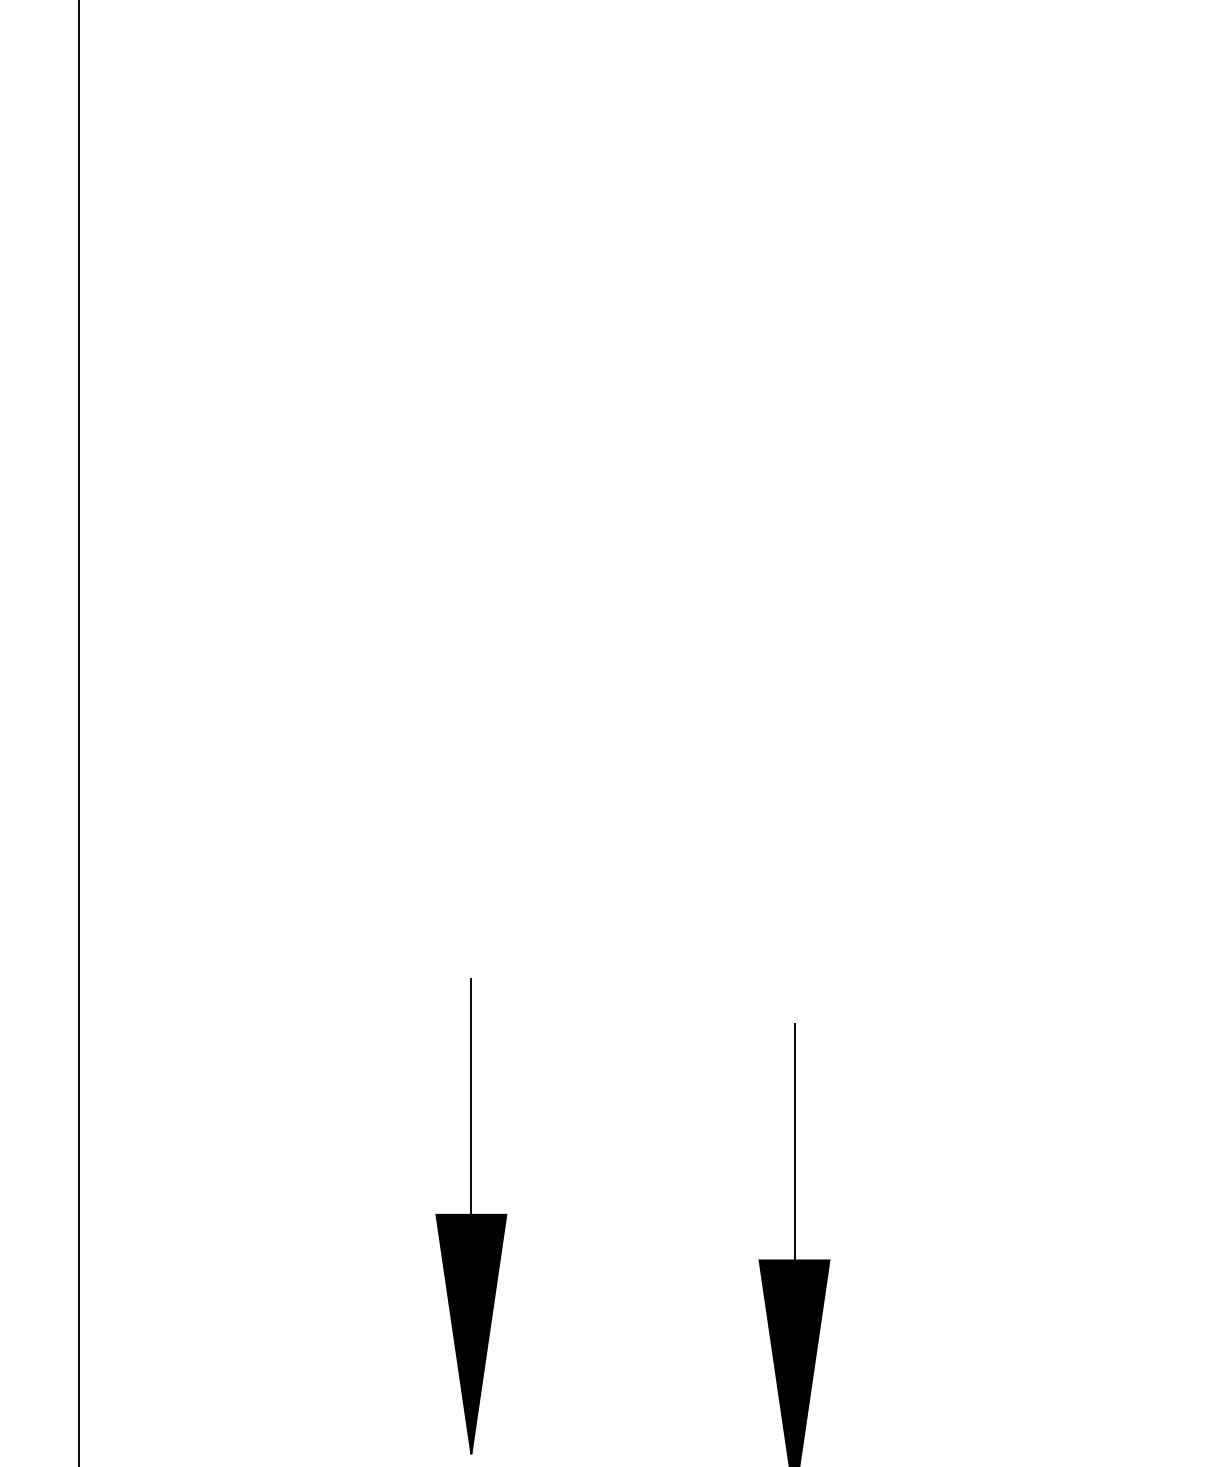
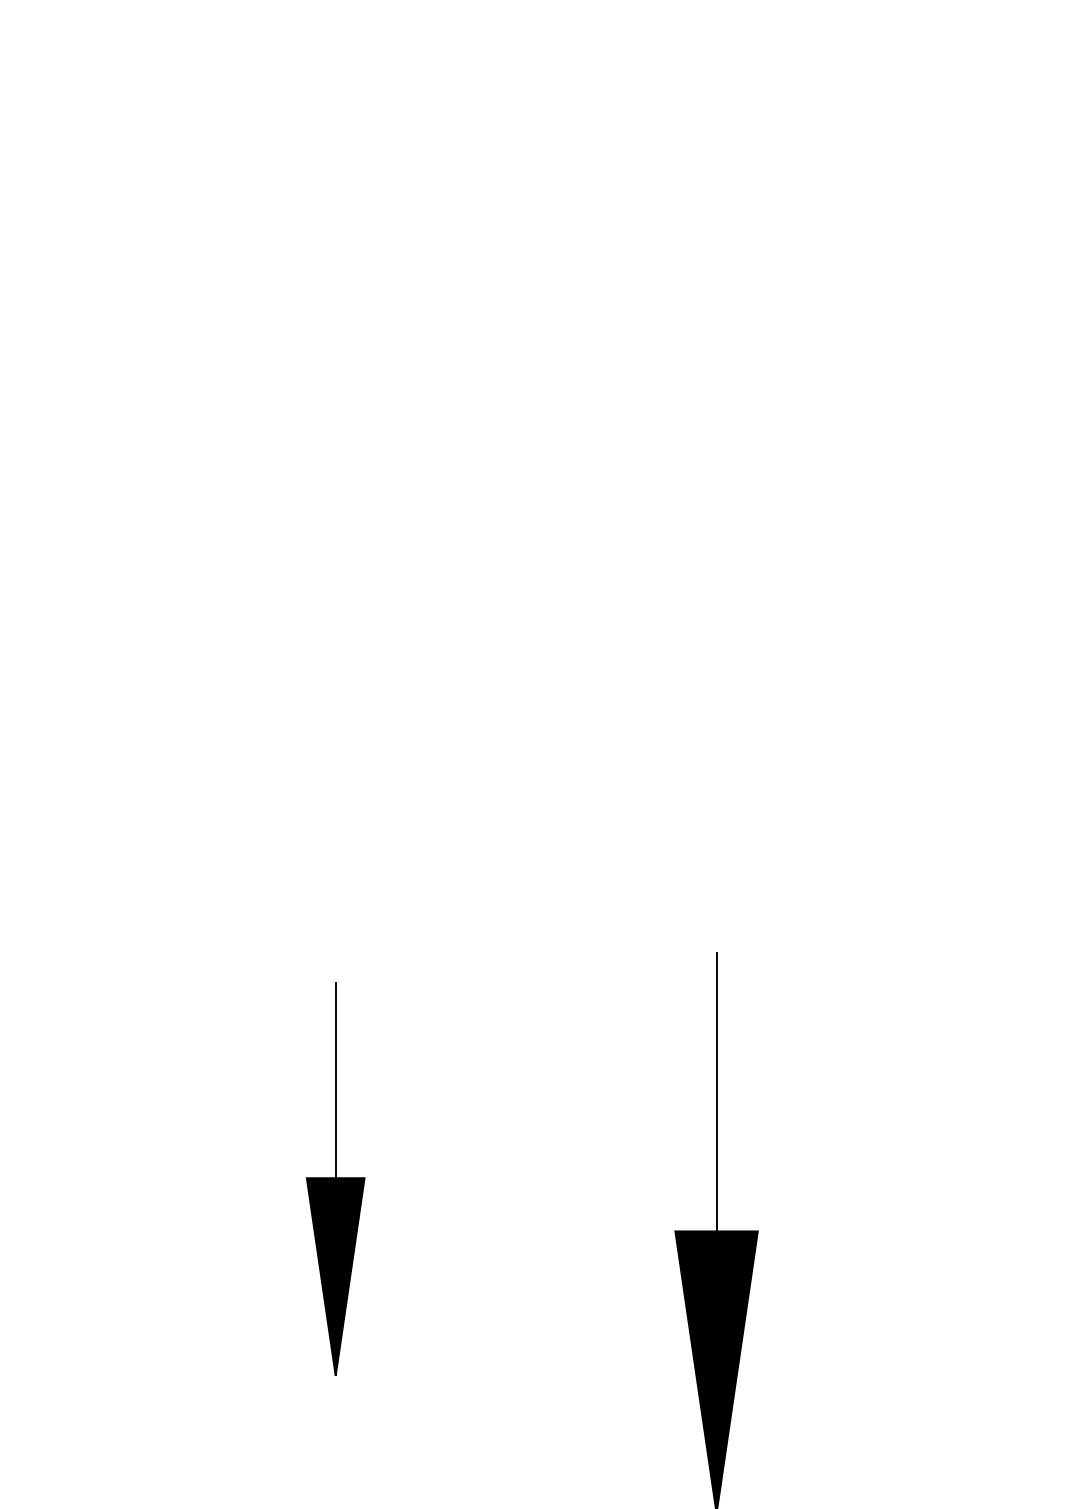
part: (471, 1216) -> (335, 1179), size x0.7

